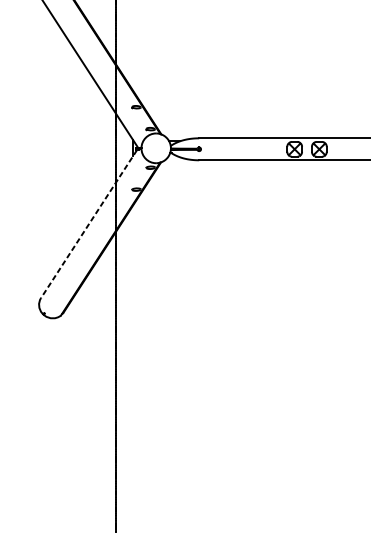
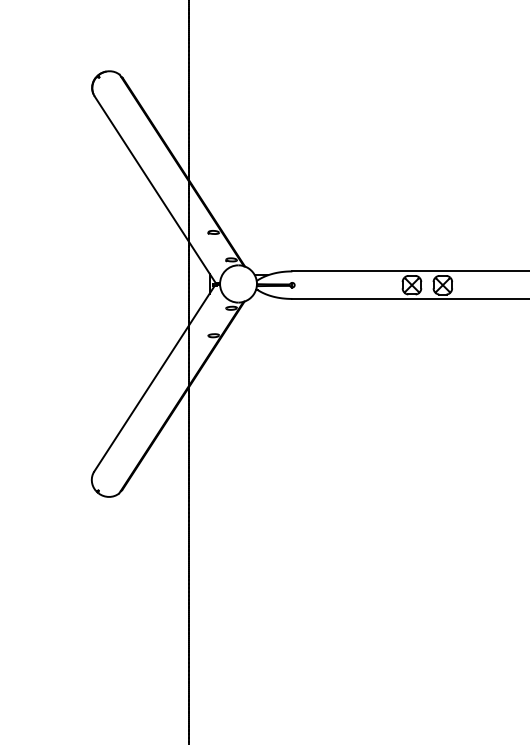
line: (89, 224) -> (154, 379), dashed -> solid

